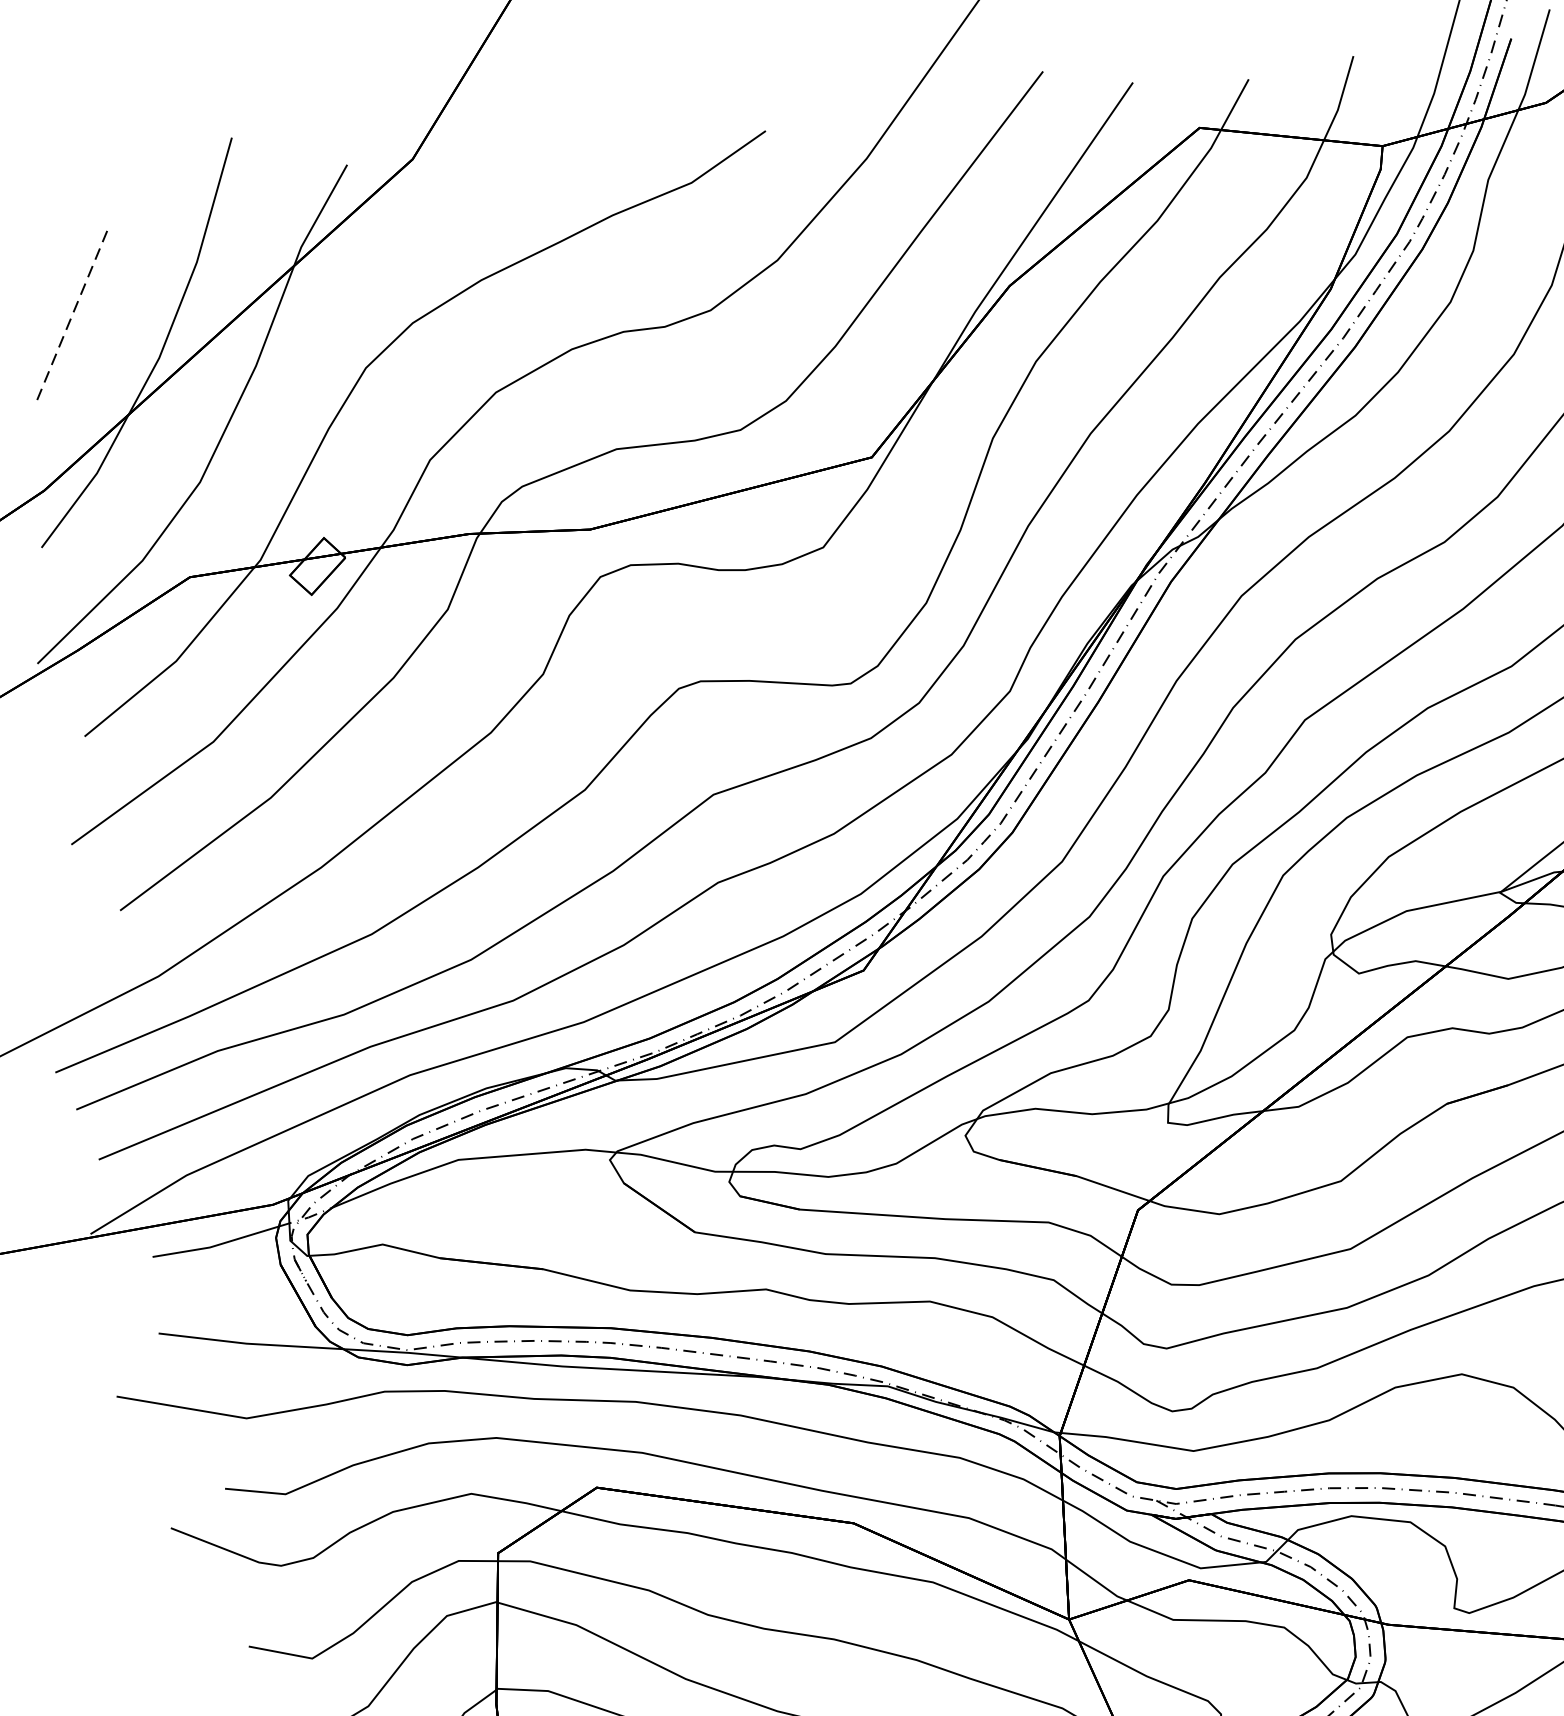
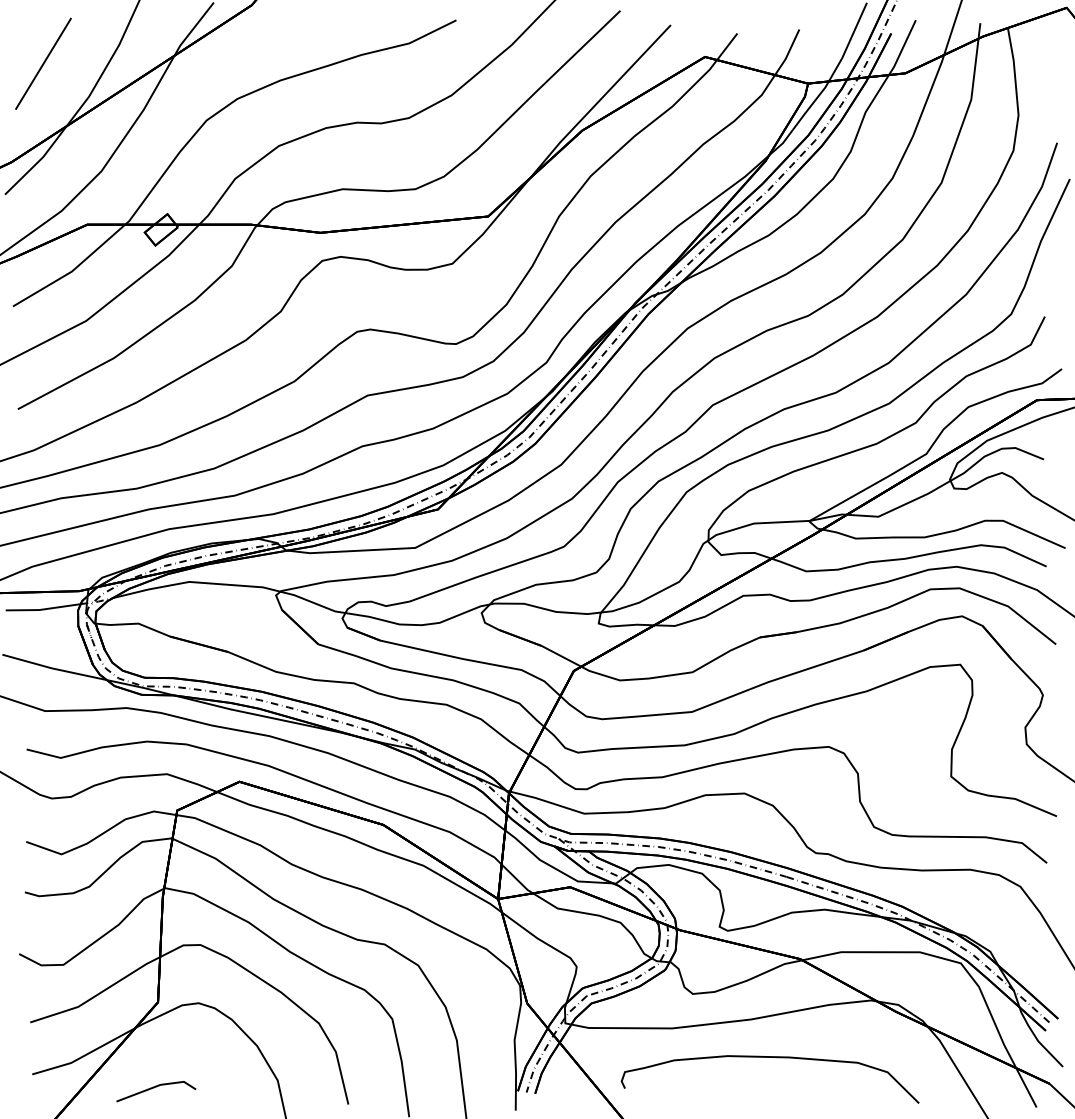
line: (72, 313) -> (43, 63), dashed -> solid

